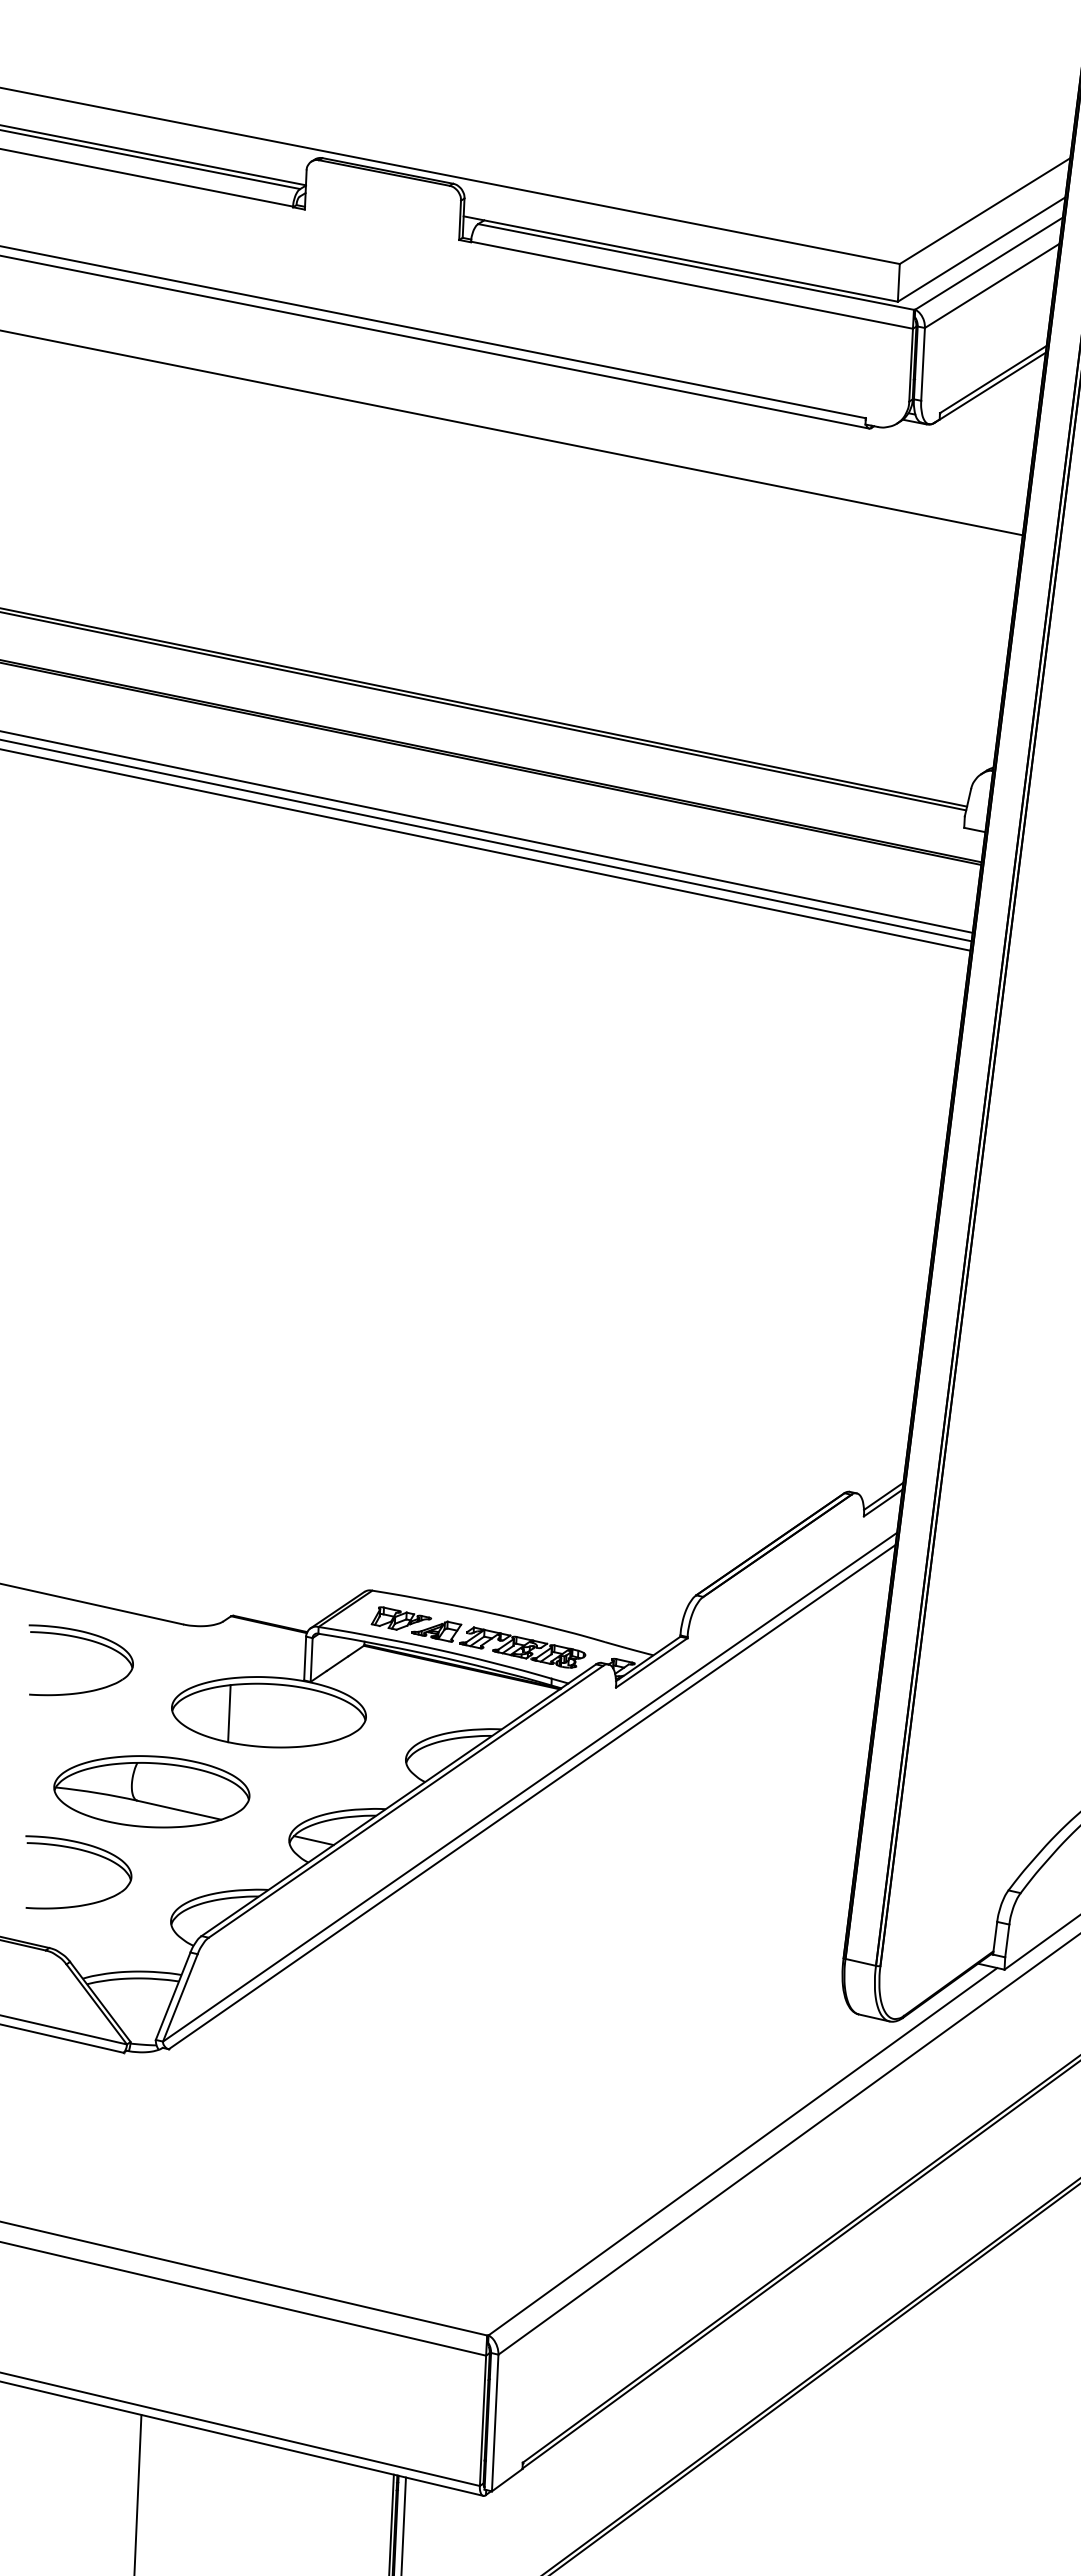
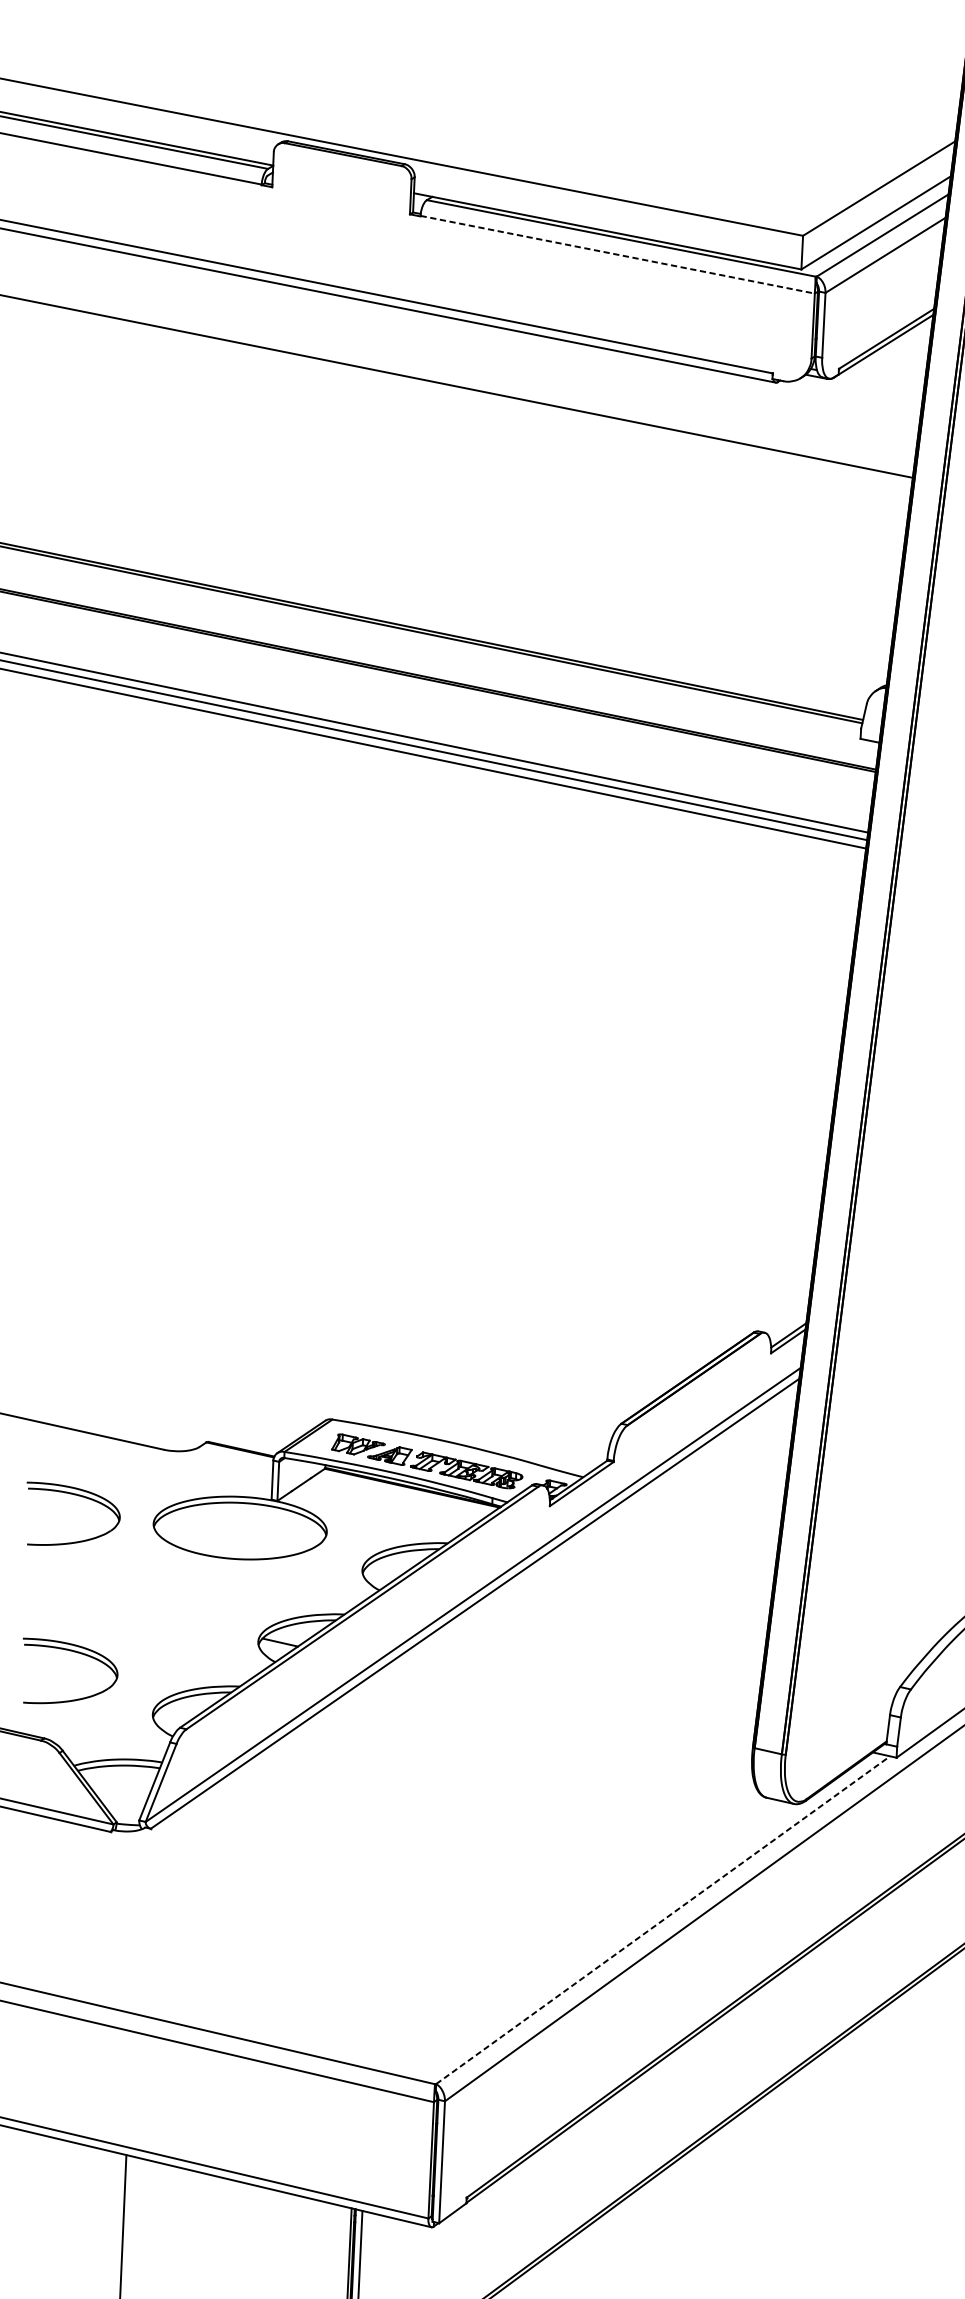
line: (692, 285) -> (618, 254), solid -> dashed
part: (85, 1640) -> (77, 1496), moved
line: (229, 1713) -> (204, 1529), removed
part: (151, 1791) -> (135, 1598), removed
line: (742, 2151) -> (662, 1920), solid -> dashed

